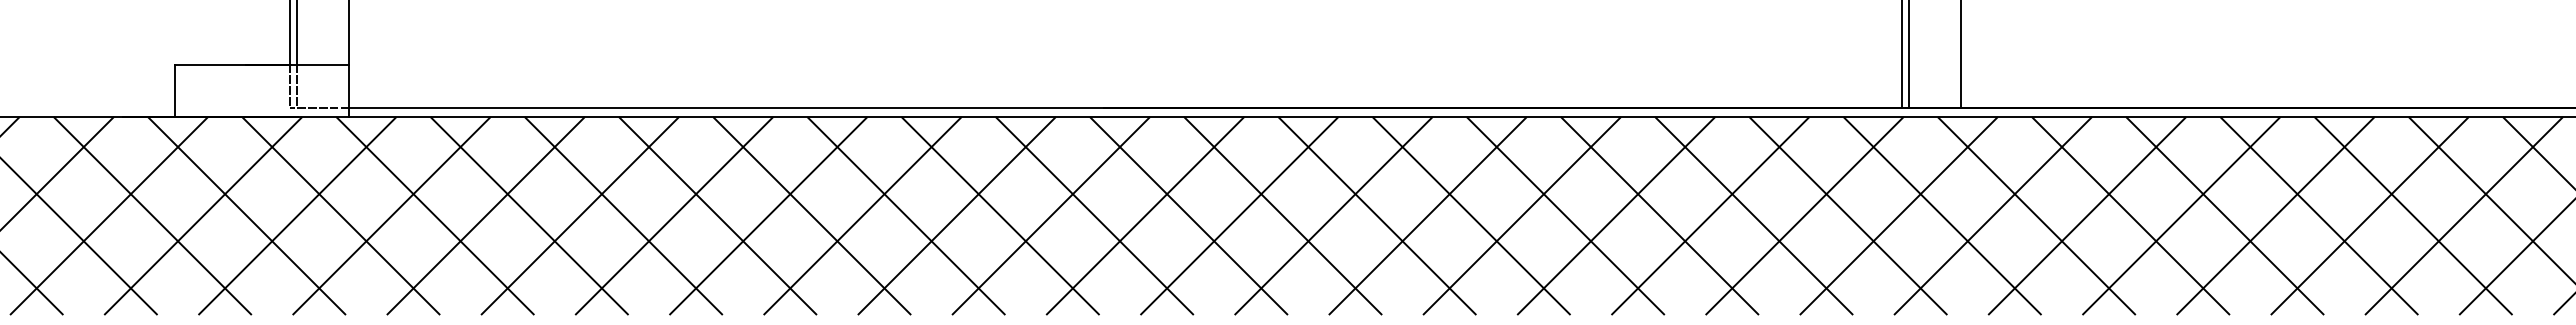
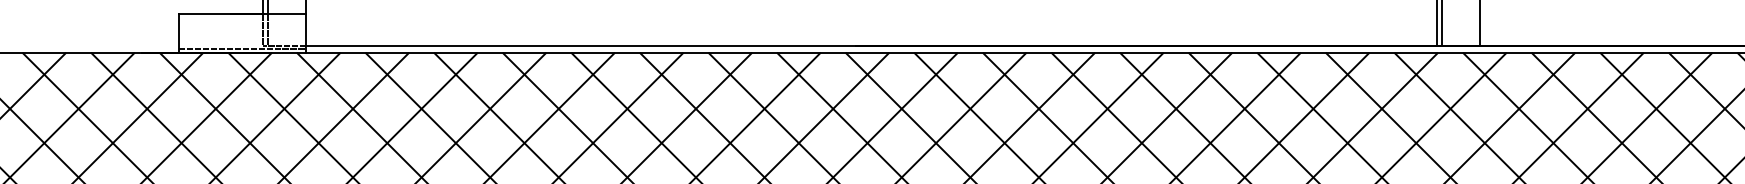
line: (261, 111) -> (242, 48), added

